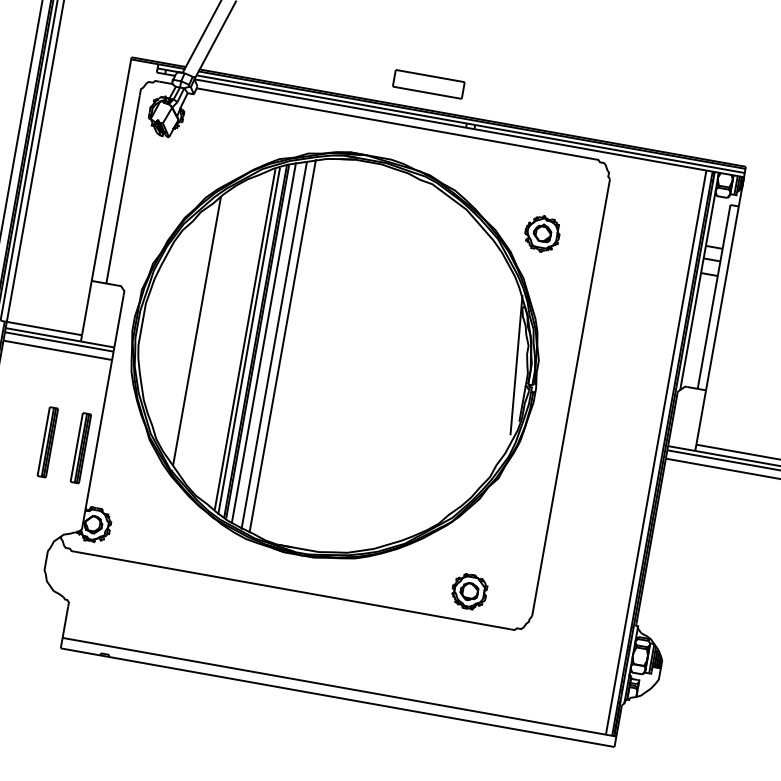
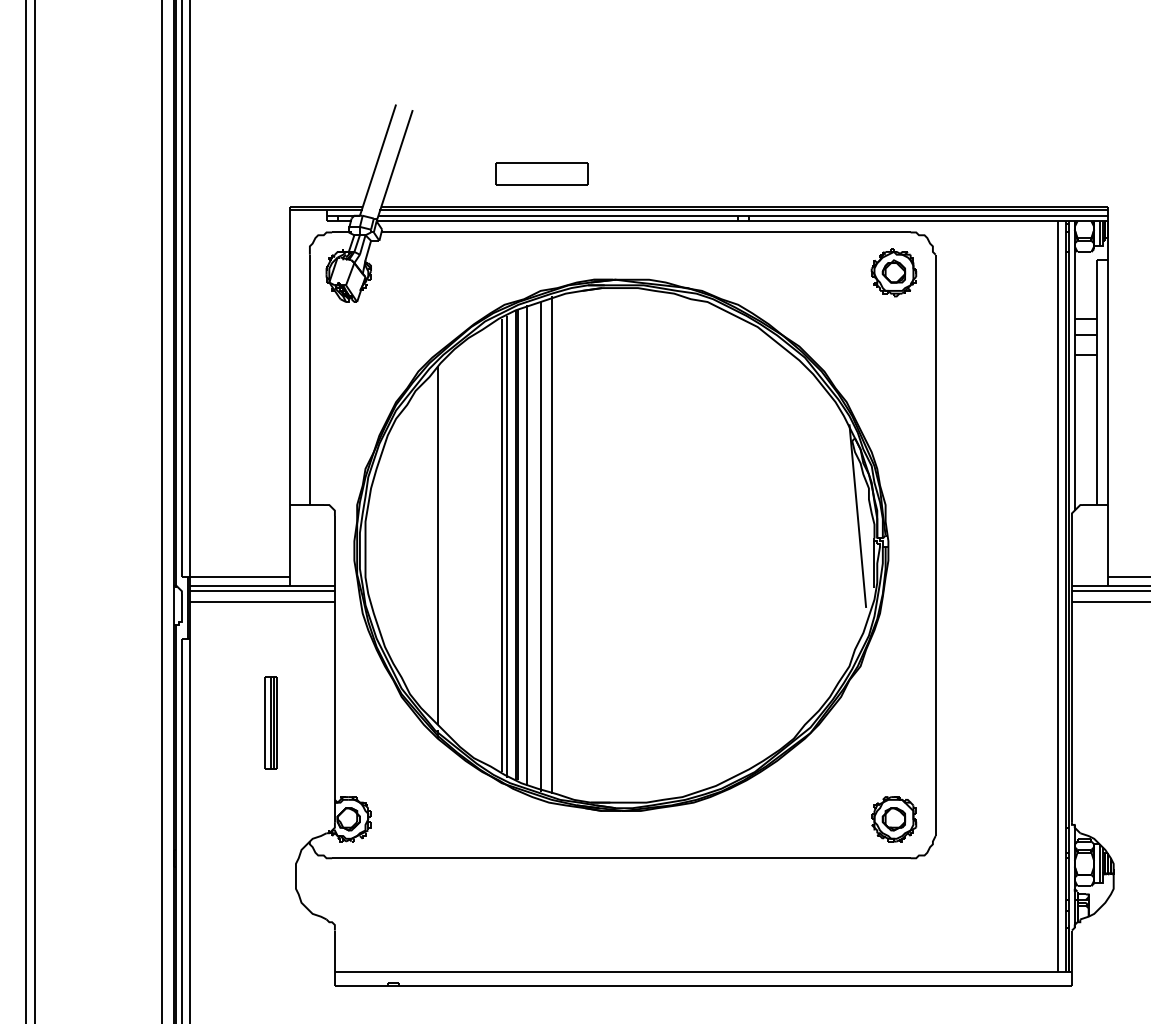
part: (428, 83) -> (541, 173), moved
part: (542, 233) -> (893, 272), moved
part: (80, 447) -> (314, 722), removed
part: (469, 591) -> (894, 819), moved

